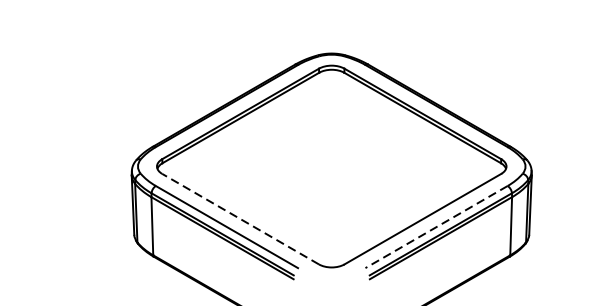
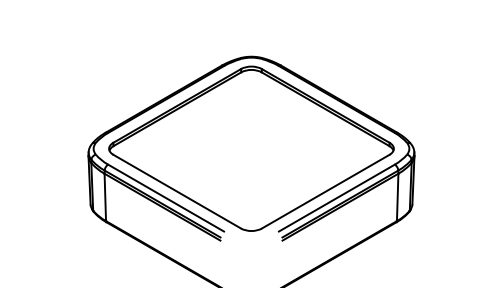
line: (240, 218) -> (177, 191), dashed -> solid
line: (436, 227) -> (336, 198), dashed -> solid

